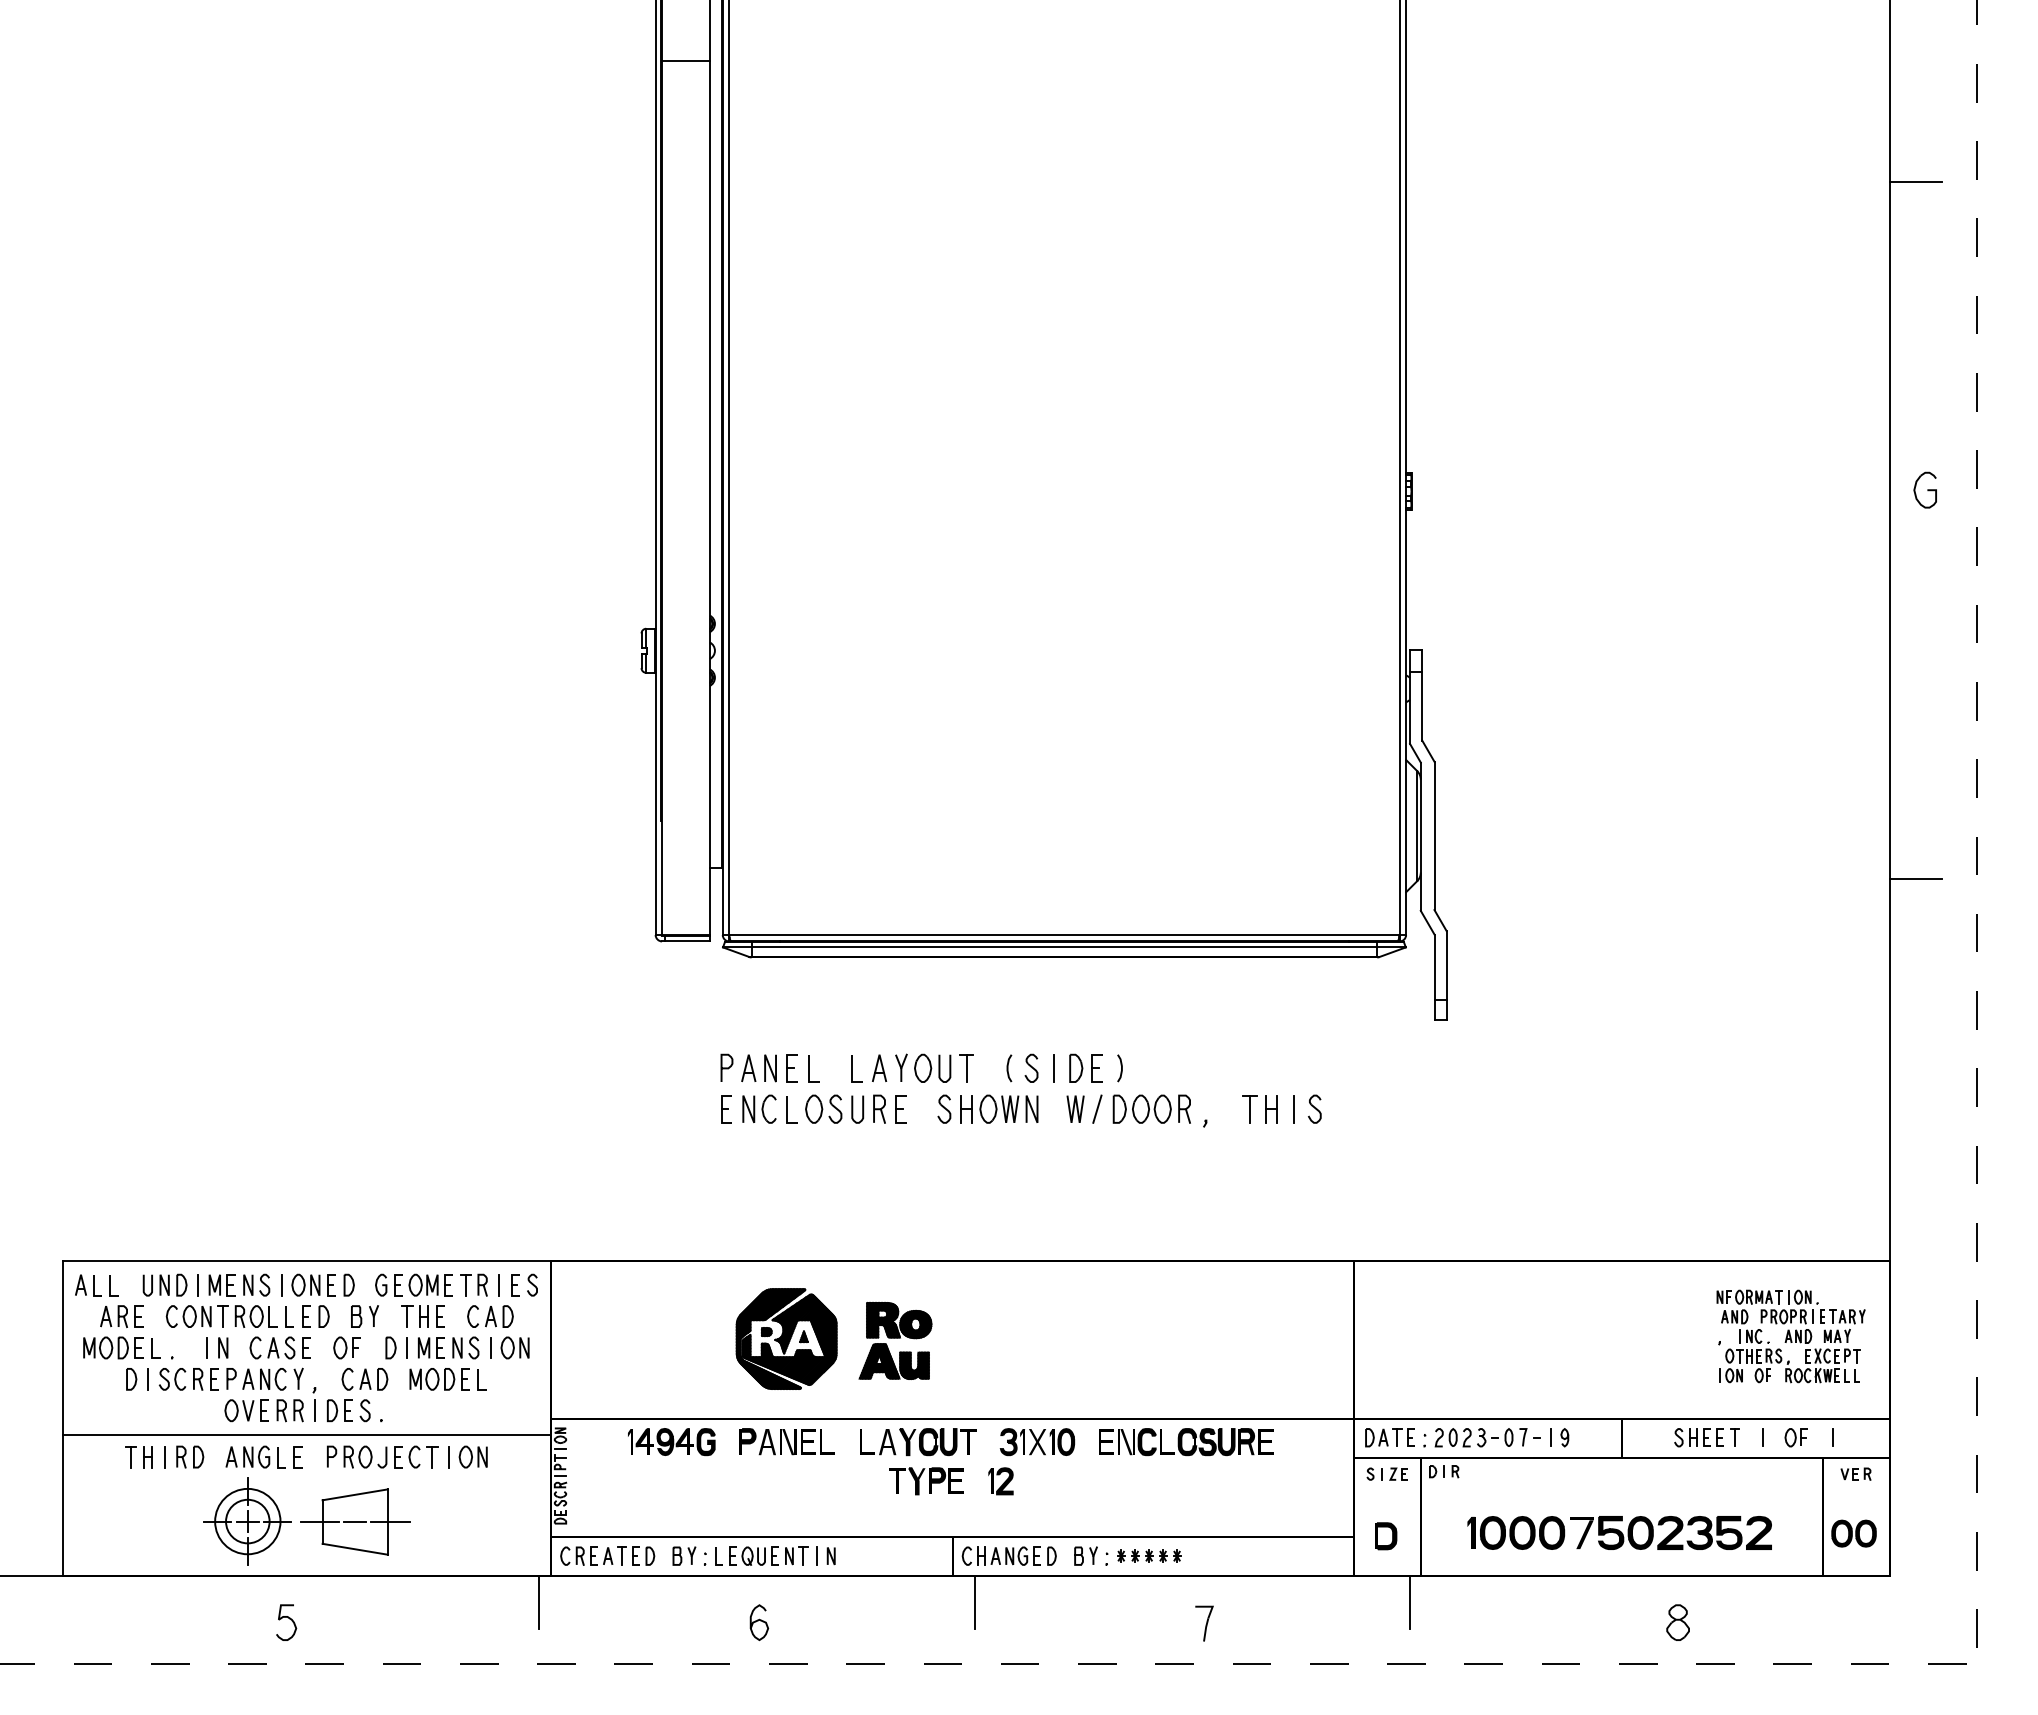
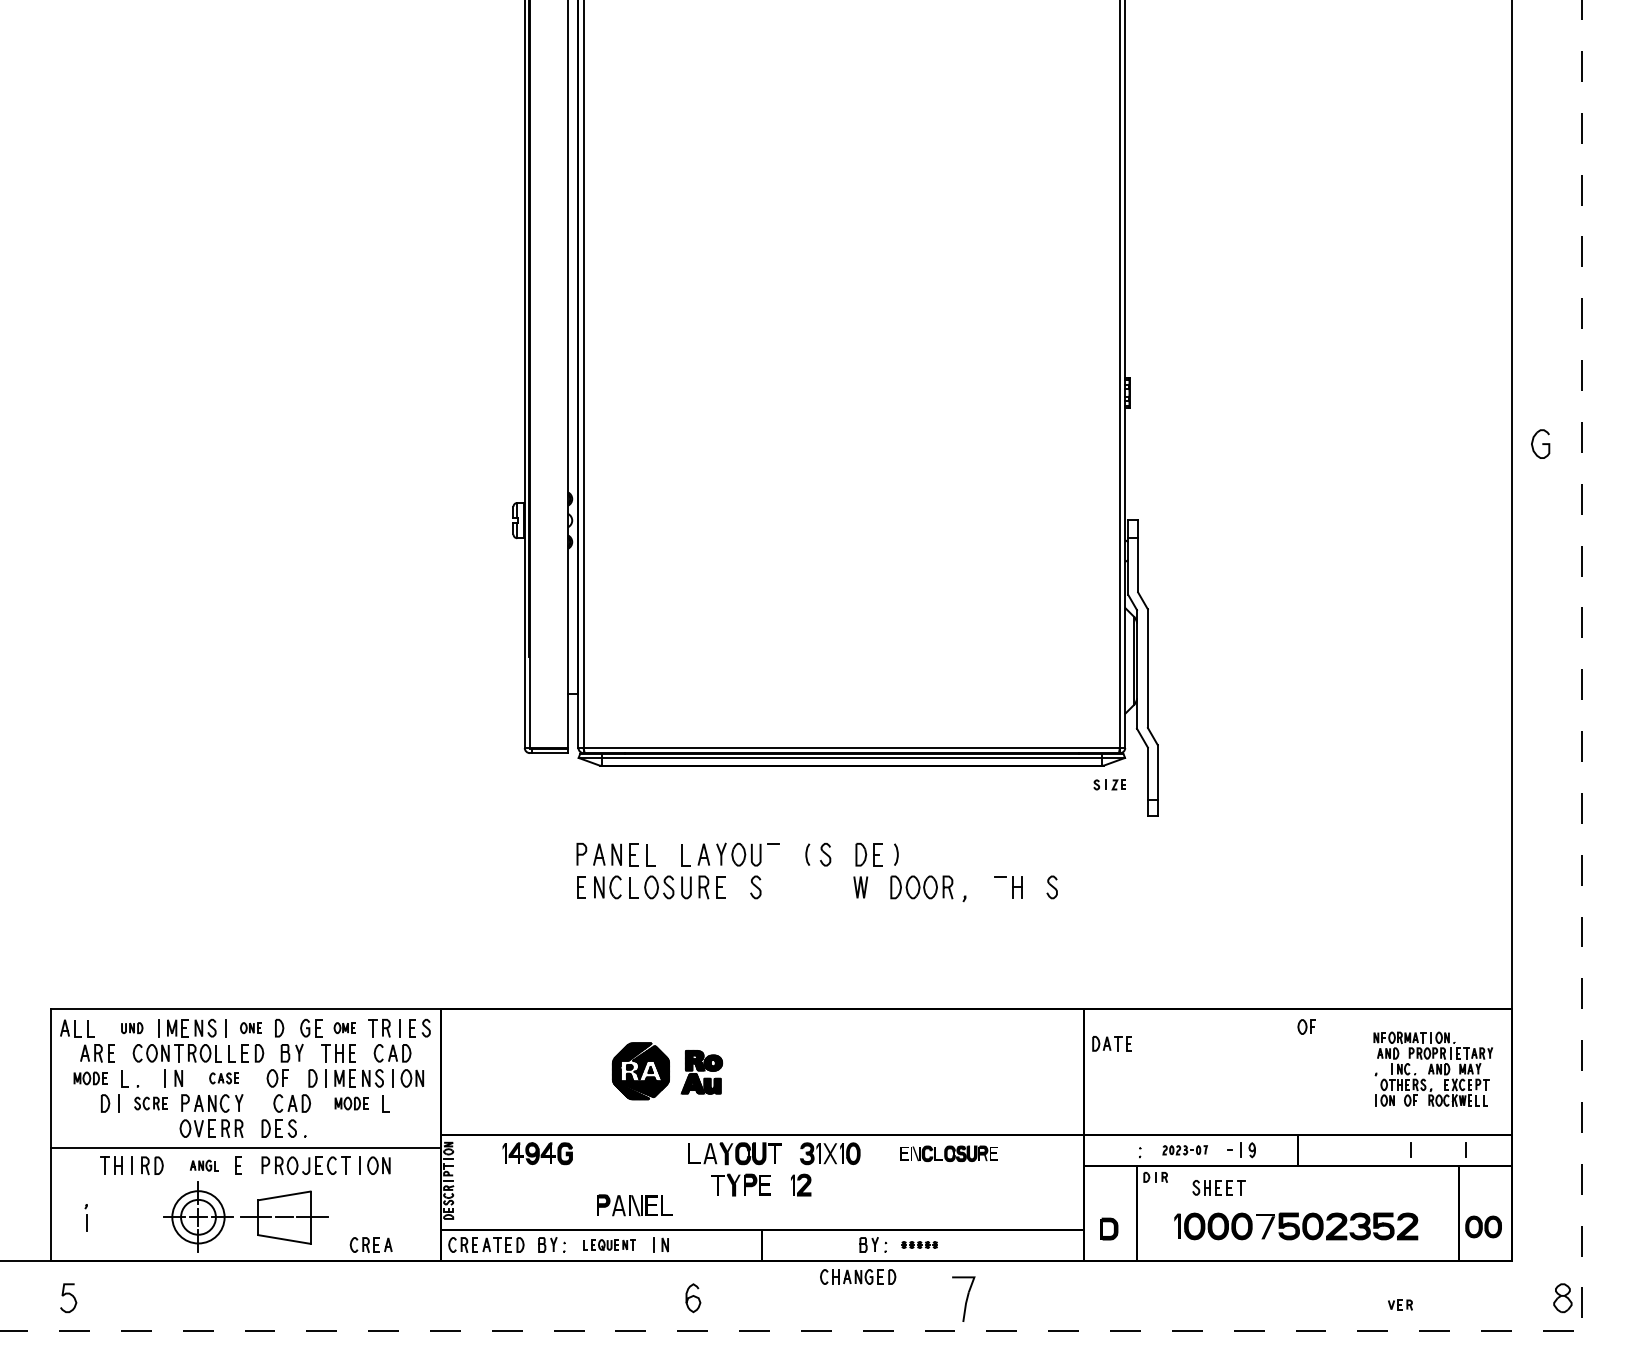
line: (685, 60) -> (548, 48), removed
line: (1915, 181) -> (1532, 145), removed
part: (1924, 489) -> (1539, 443), moved
line: (1915, 879) -> (1532, 703), removed
line: (966, 1068) -> (773, 854), removed
line: (1053, 1068) -> (843, 854), removed
part: (999, 1108) -> (799, 886), removed
line: (1097, 1108) -> (878, 886), removed
line: (1249, 1108) -> (999, 886), removed
line: (1293, 1108) -> (1035, 886), removed
part: (164, 1284) -> (131, 1027), size x0.6
part: (313, 1284) -> (251, 1027), size x0.6
part: (430, 1284) -> (344, 1027), size x0.6
part: (833, 1338) -> (667, 1070), size x0.7
part: (113, 1347) -> (91, 1078), size x0.7
part: (279, 1347) -> (223, 1078), size x0.6
part: (188, 1379) -> (151, 1103), size x0.7
part: (439, 1379) -> (351, 1103), size x0.7
part: (314, 1404) -> (86, 1218), moved
part: (1389, 1437) -> (1111, 1043), moved
part: (1480, 1437) -> (1184, 1150), size x0.6
part: (1706, 1437) -> (1218, 1187), moved
part: (1795, 1437) -> (1306, 1026), moved
part: (786, 1441) -> (634, 1205), moved
part: (1186, 1442) -> (949, 1154), size x0.7
part: (255, 1456) -> (204, 1165), size x0.6
part: (1386, 1473) -> (1109, 784), moved
part: (1855, 1473) -> (1399, 1304), moved
part: (463, 1555) -> (371, 1244), added
part: (761, 1555) -> (609, 1244), size x0.7
part: (1008, 1555) -> (857, 1276), moved
part: (1149, 1555) -> (919, 1244), size x0.7
line: (538, 1602) -> (431, 1282), removed
line: (974, 1602) -> (779, 1282), removed
line: (1410, 1602) -> (1128, 1282), removed
curve: (289, 1619) -> (71, 1295), moved
curve: (758, 1621) -> (692, 1297), moved
part: (1677, 1622) -> (1562, 1298), moved
part: (1204, 1623) -> (963, 1298), size x1.6

